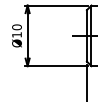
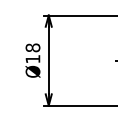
text: (16, 27) -> (32, 48), Ø10 -> Ø18

